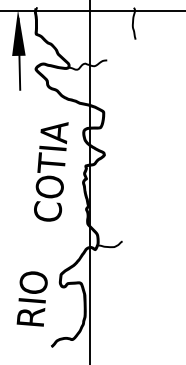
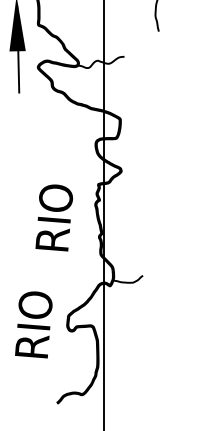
text: (50, 171) -> (55, 191), COTIA -> RIO
text: (31, 298) -> (32, 324), moved

